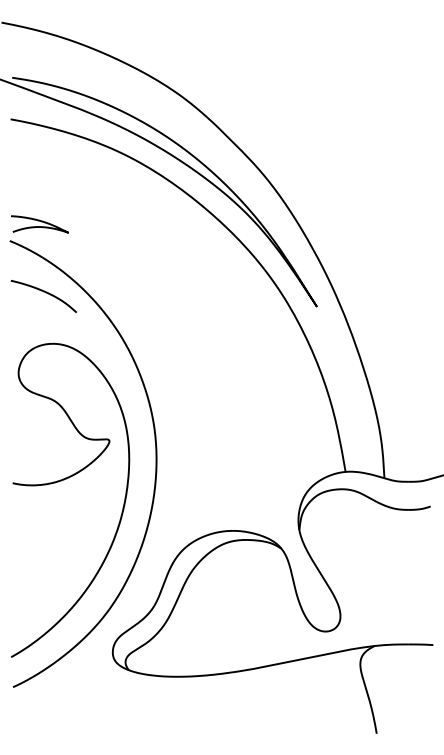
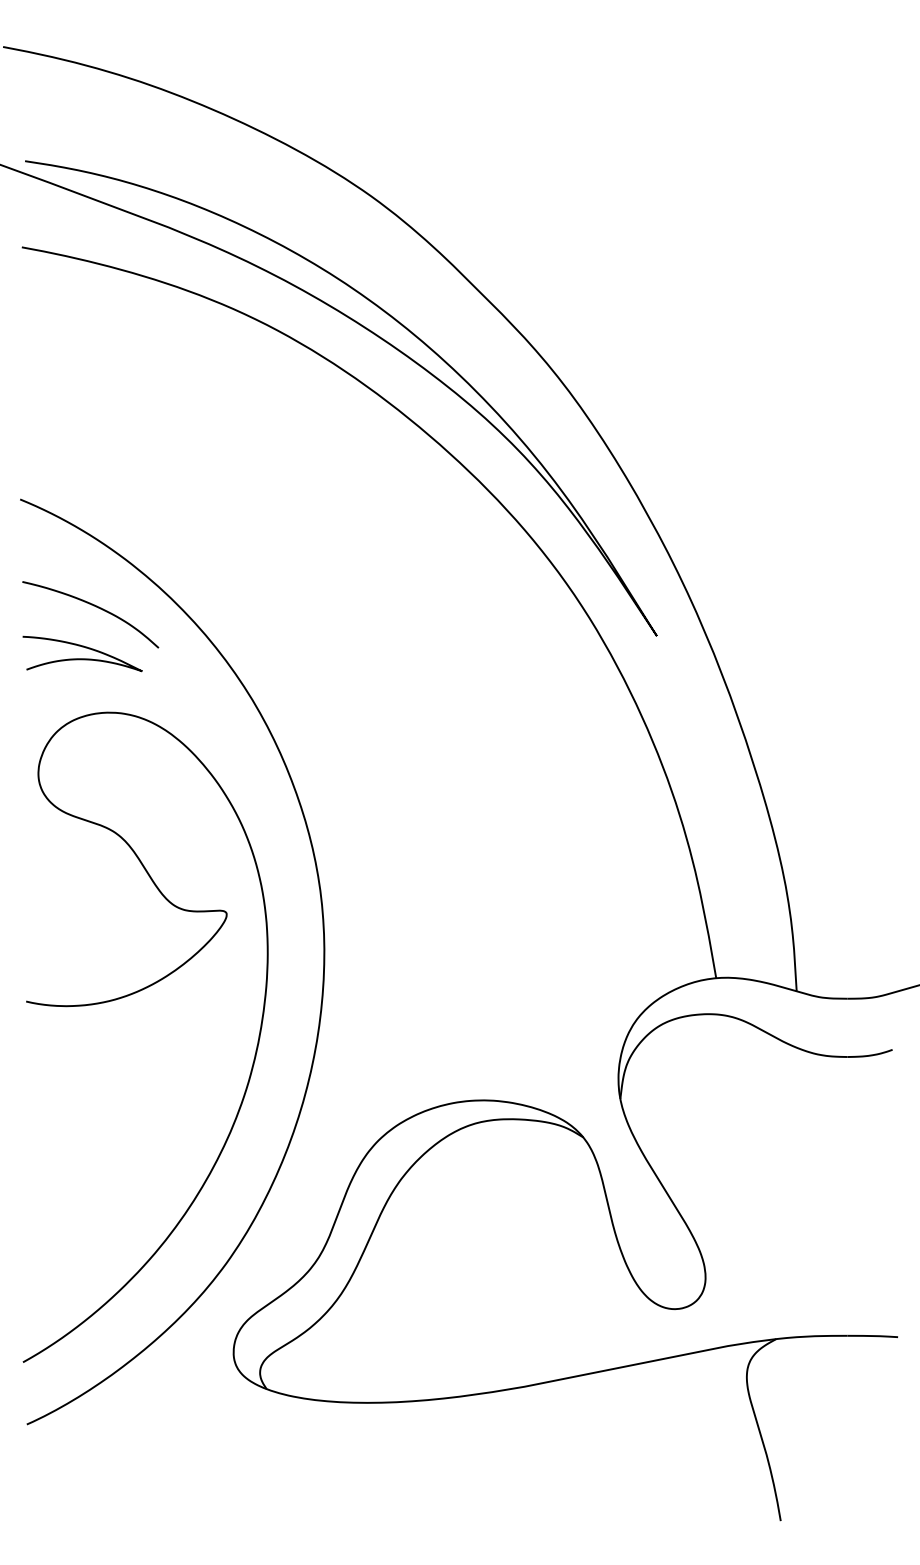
curve: (39, 226) -> (81, 658), moved

